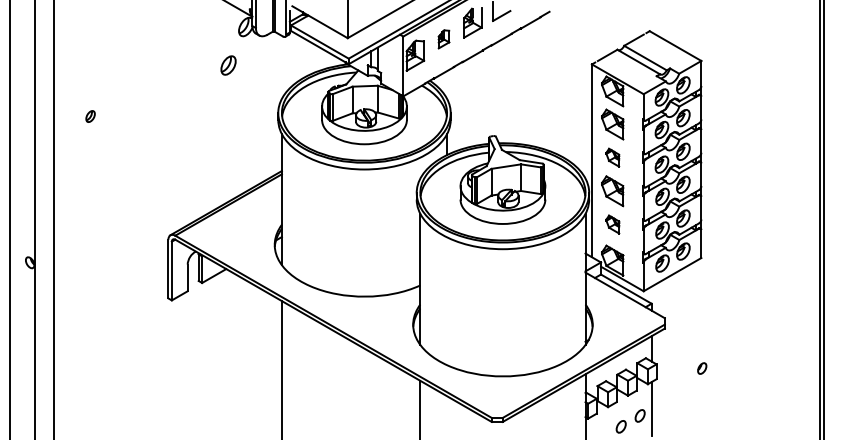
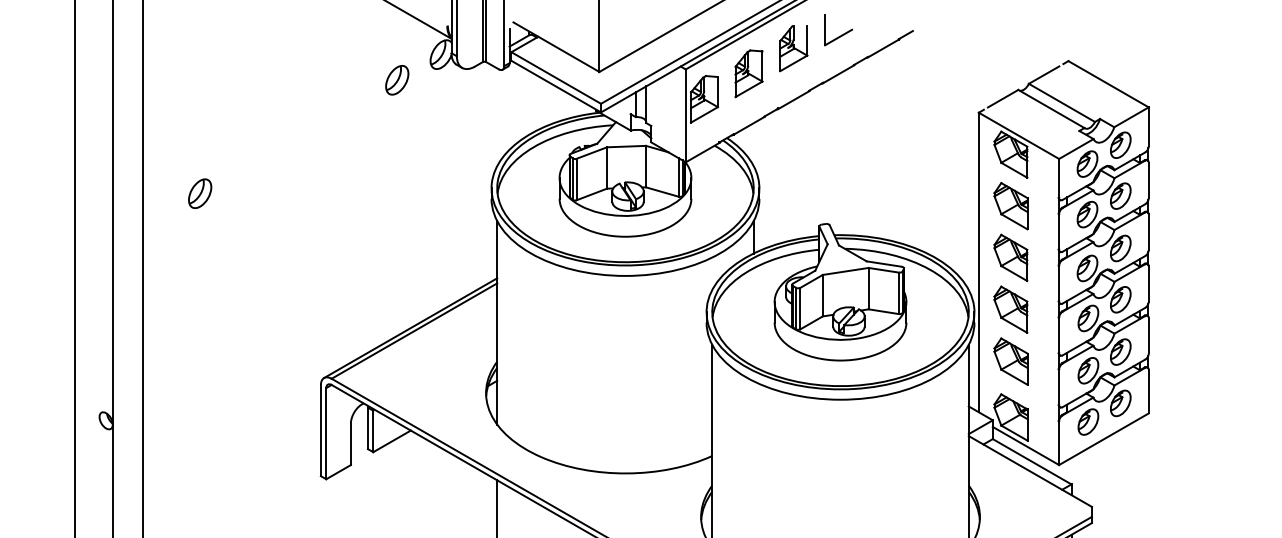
part: (443, 39) -> (748, 74), size x1.67
part: (228, 65) -> (397, 80), moved
part: (90, 116) -> (199, 193), size x1.67
part: (612, 157) -> (1010, 257), size x1.67
part: (612, 224) -> (1010, 361), size x1.67

